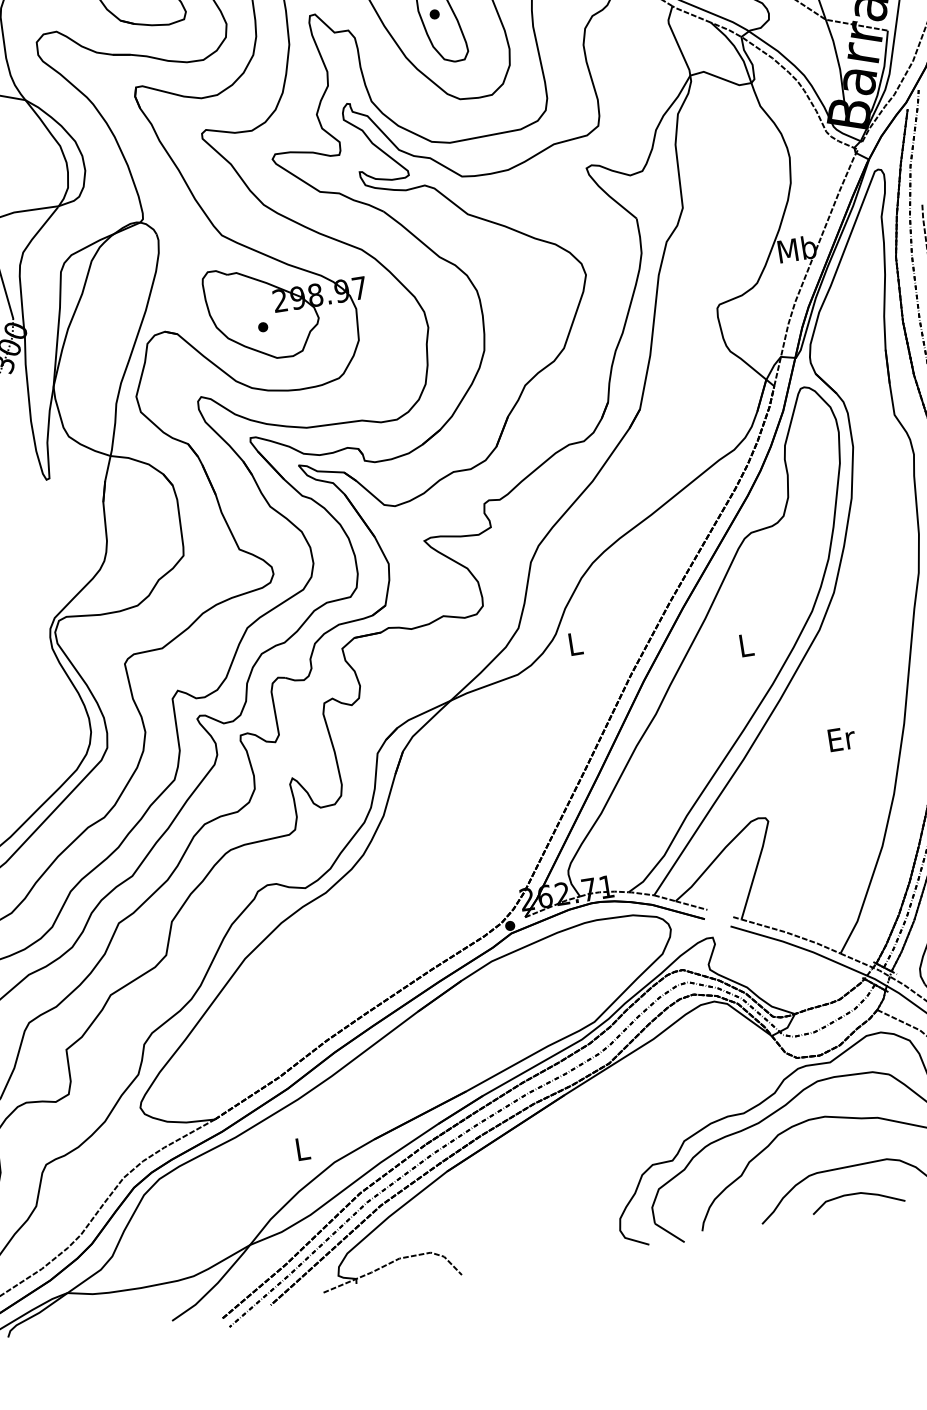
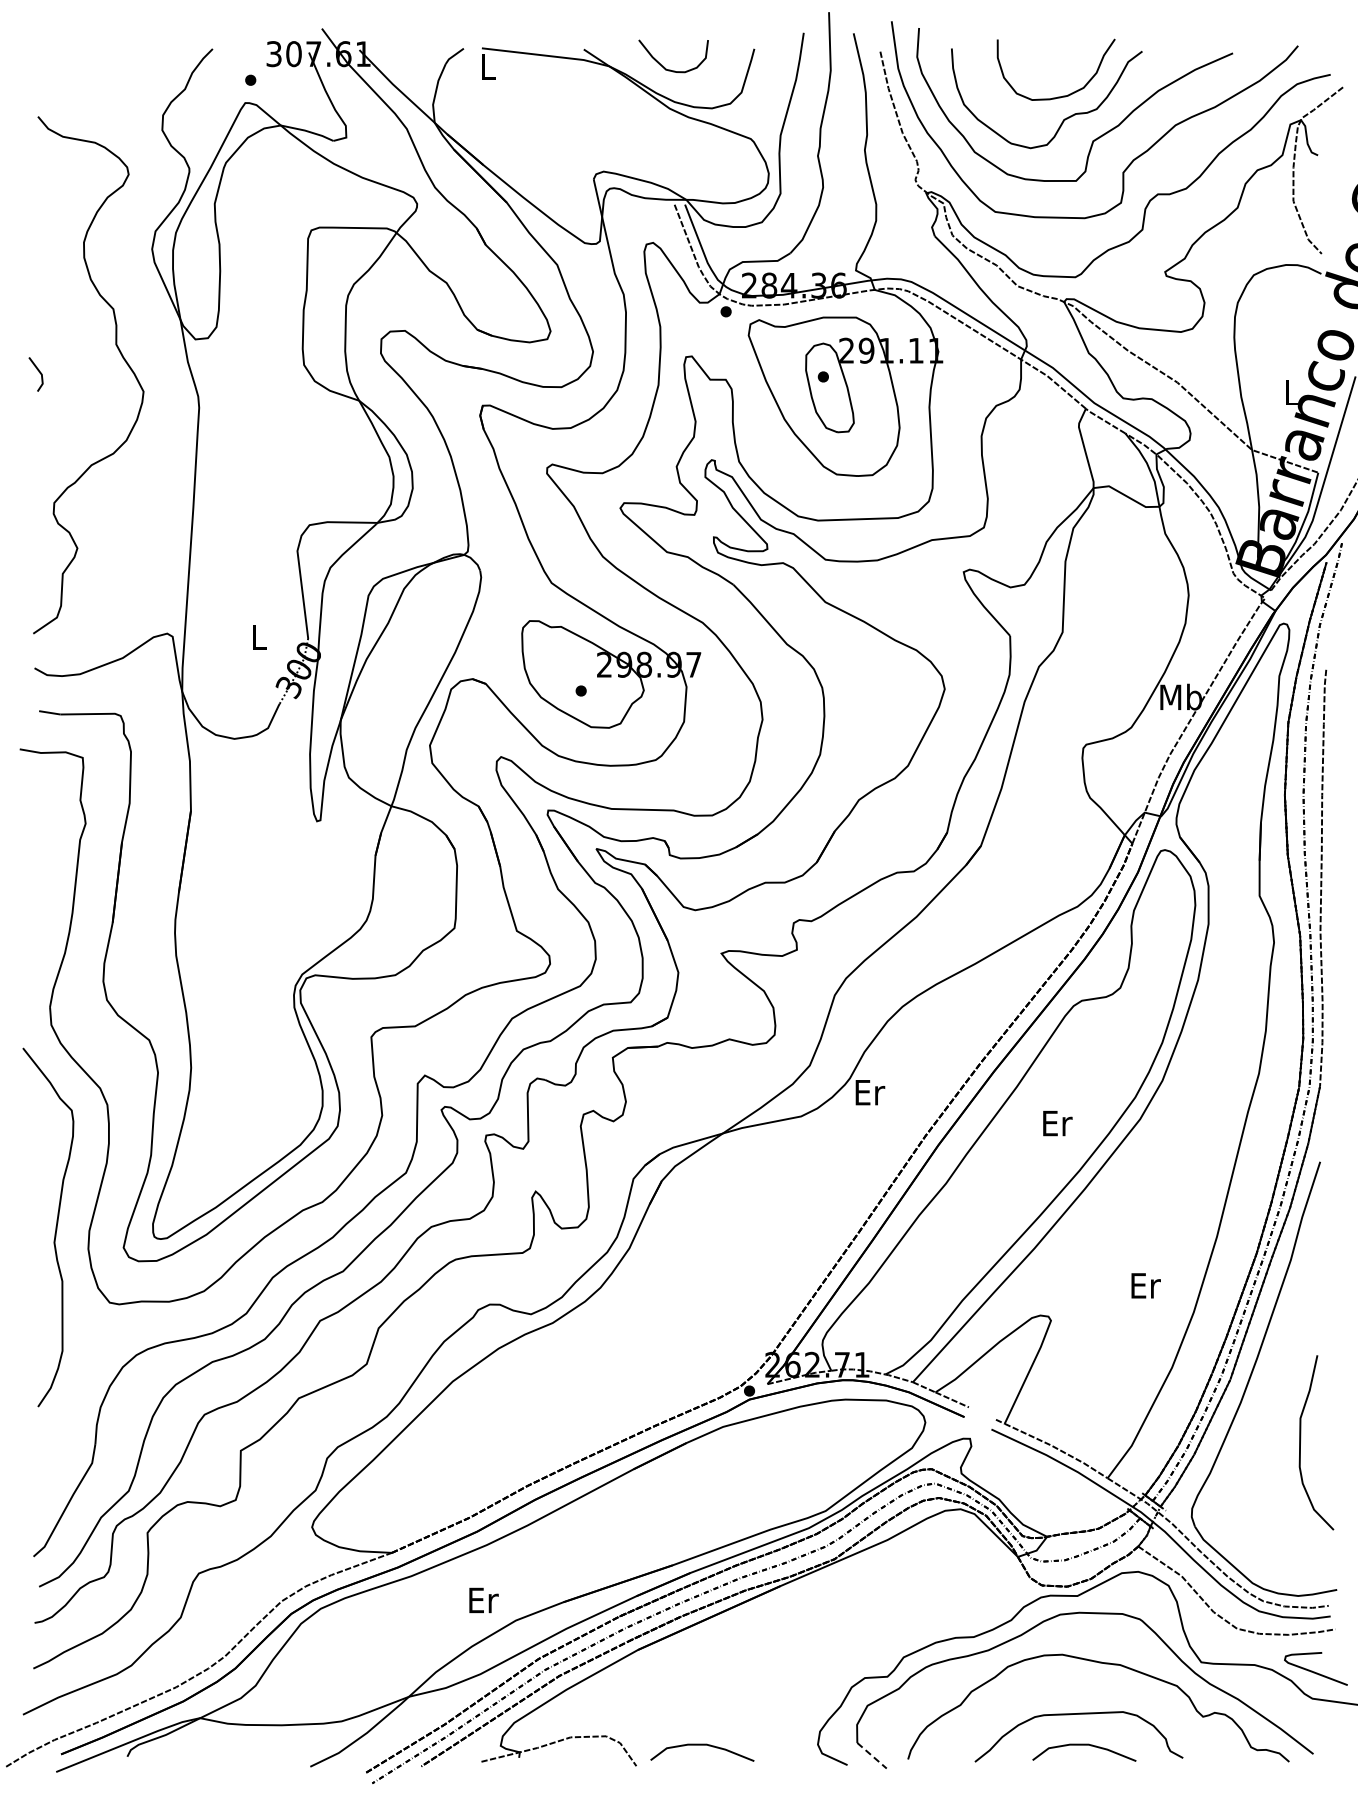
text: (576, 643) -> (870, 1092), L -> Er
text: (746, 645) -> (1057, 1123), L -> Er
text: (841, 738) -> (1145, 1285), moved
text: (302, 1149) -> (483, 1600), L -> Er
line: (670, 1232) -> (872, 1755), solid -> dashed
curve: (517, 1247) -> (702, 1745), added

